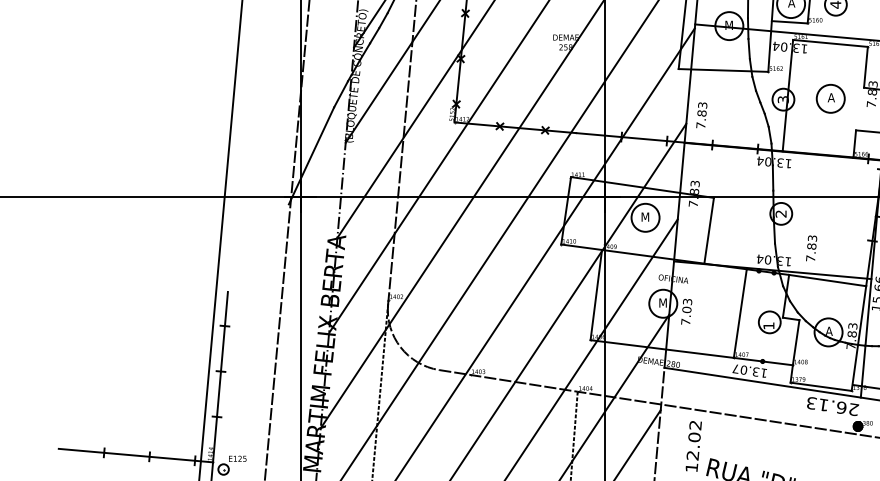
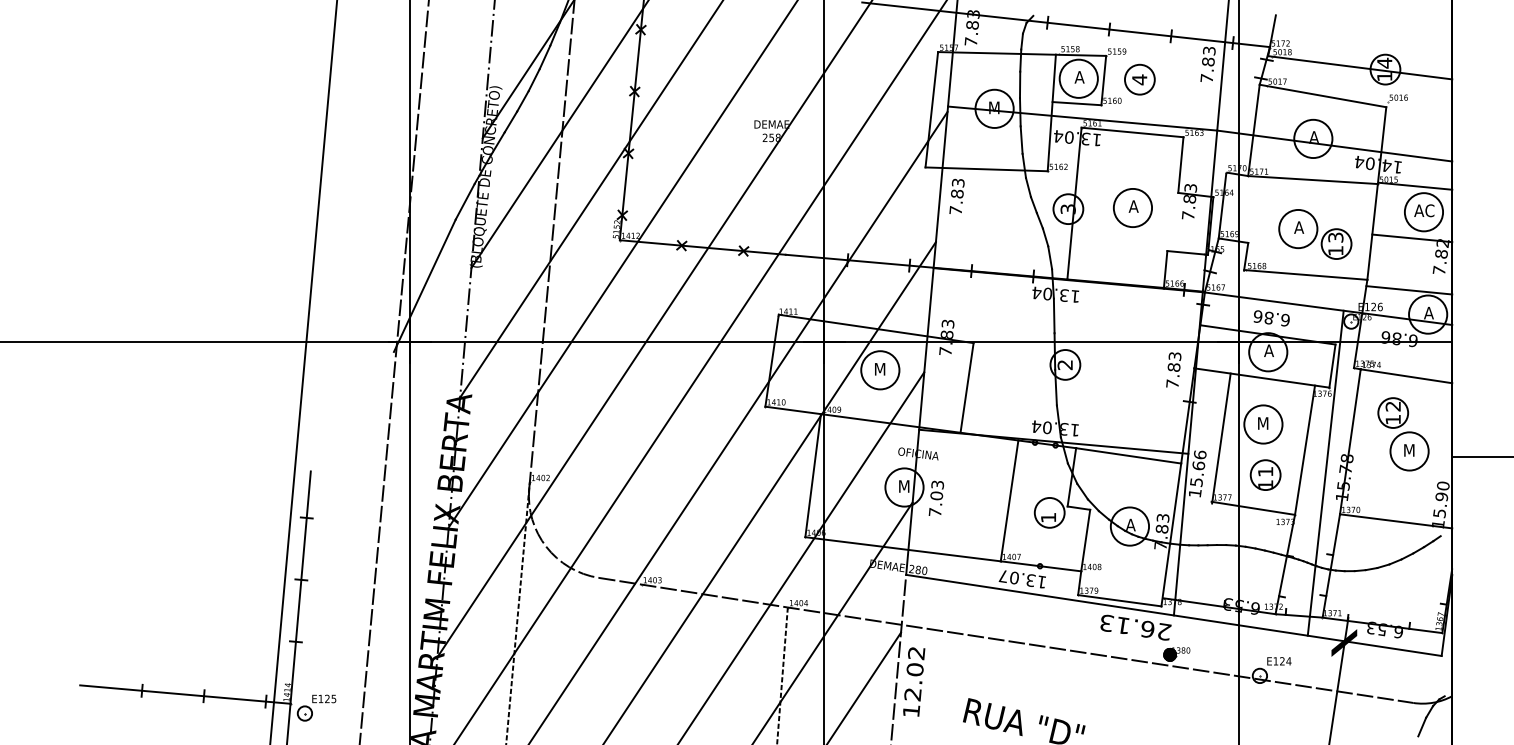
text: (701, 114) -> (956, 195), moved
text: (811, 248) -> (1173, 369), moved
text: (694, 446) -> (914, 681), moved

